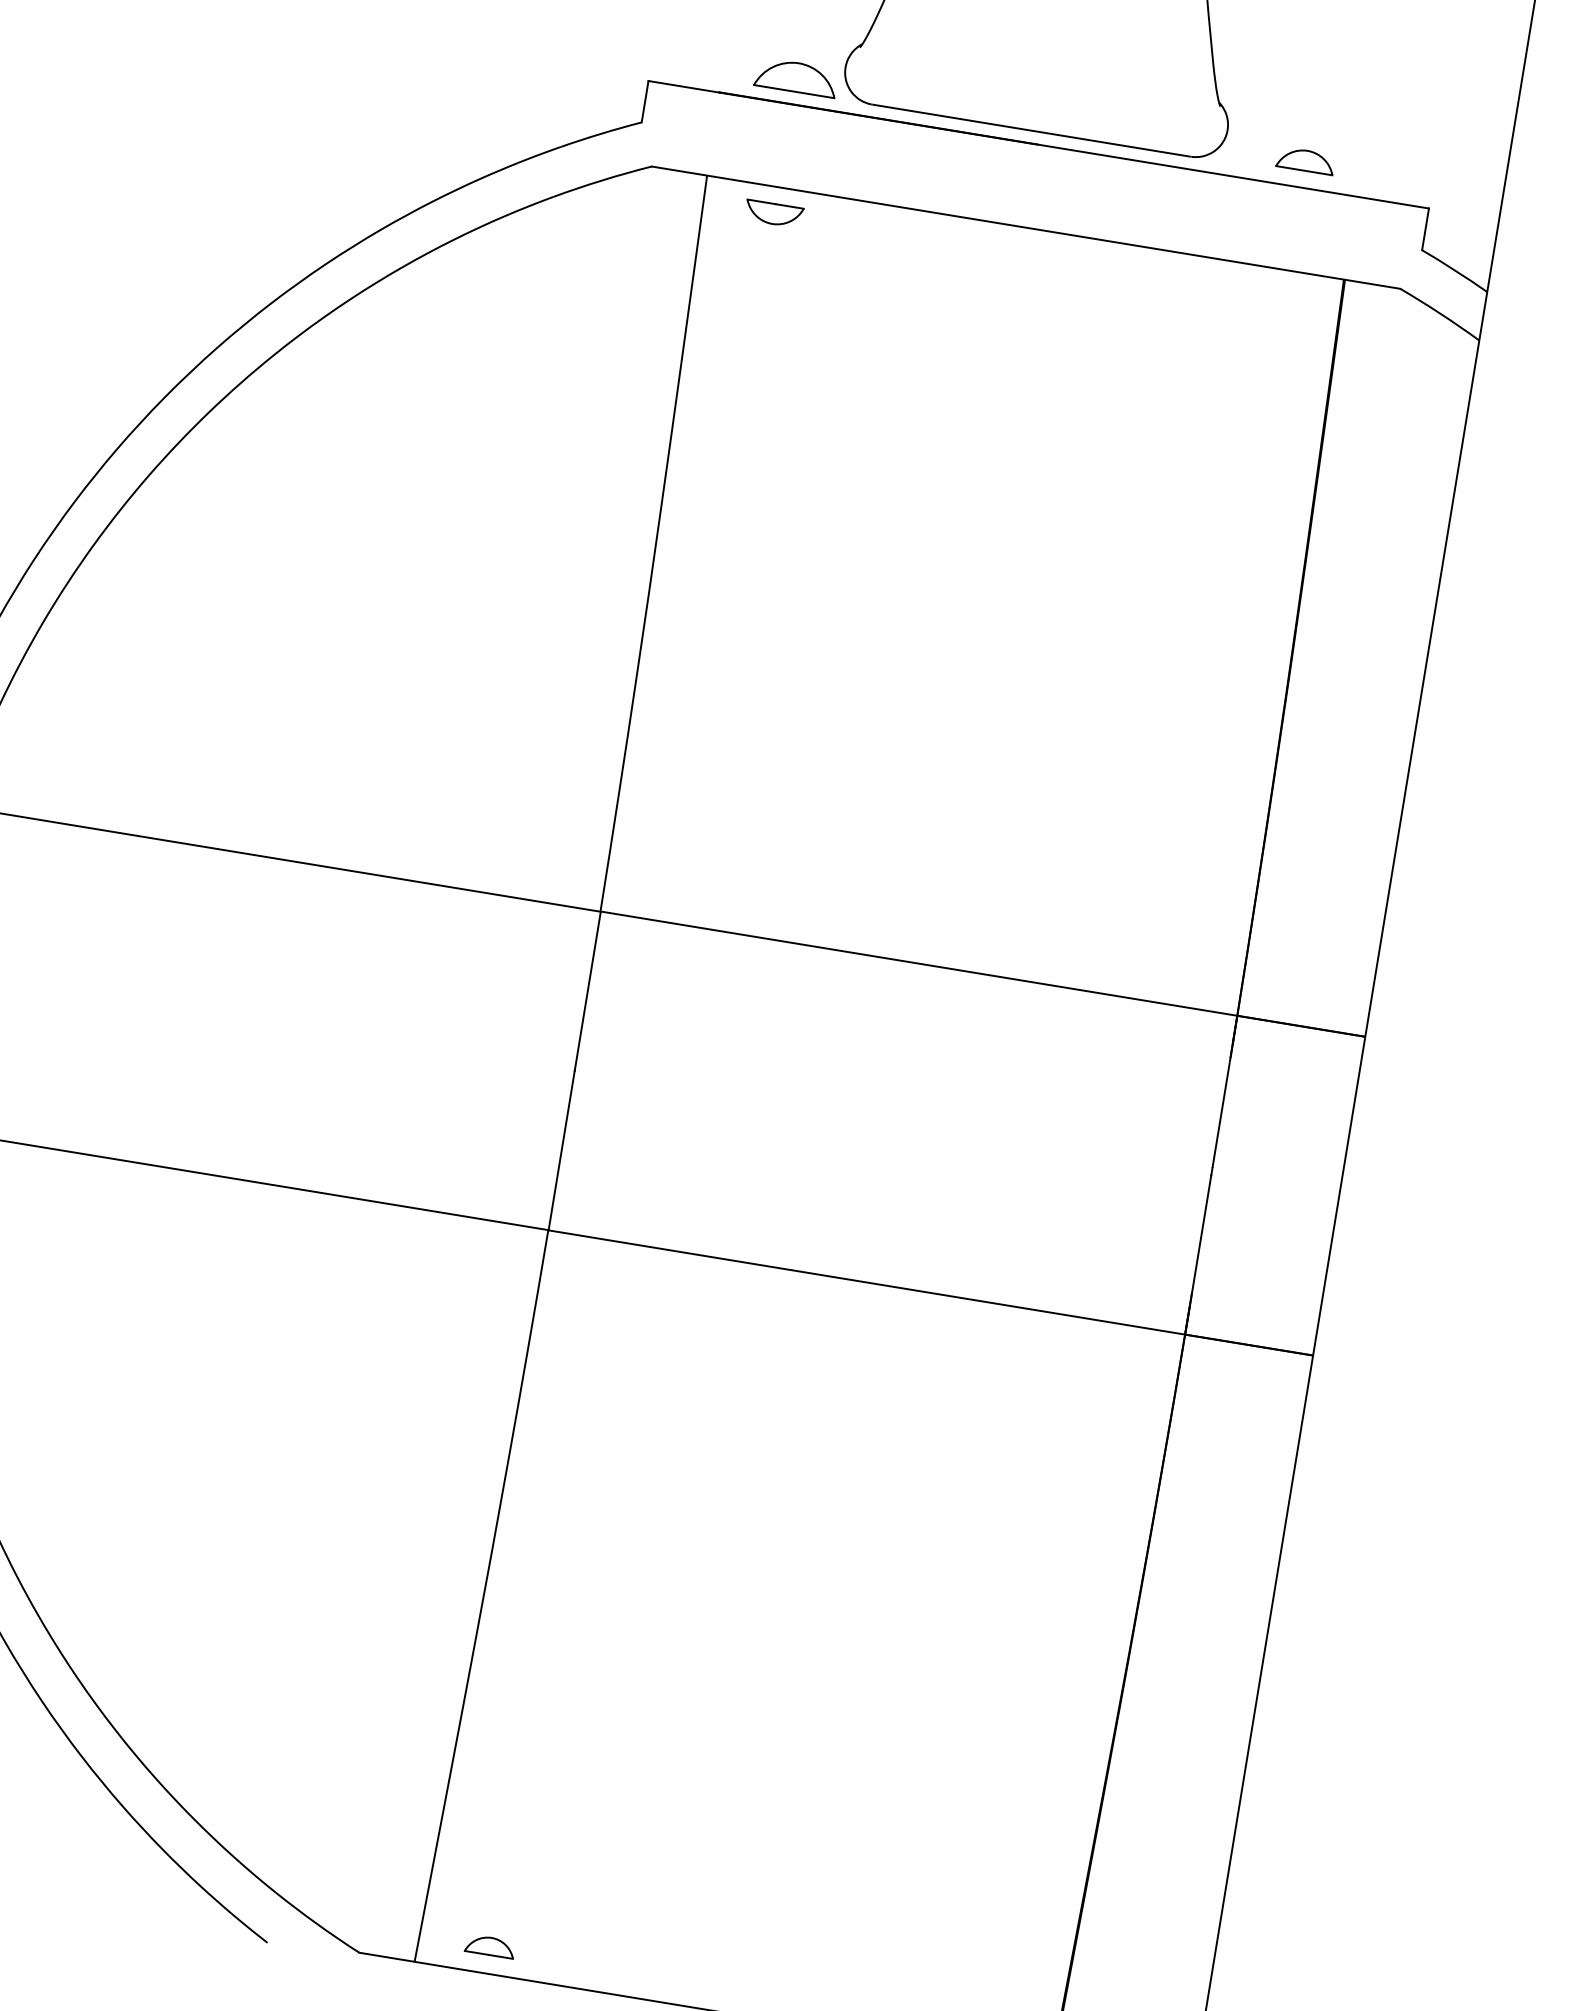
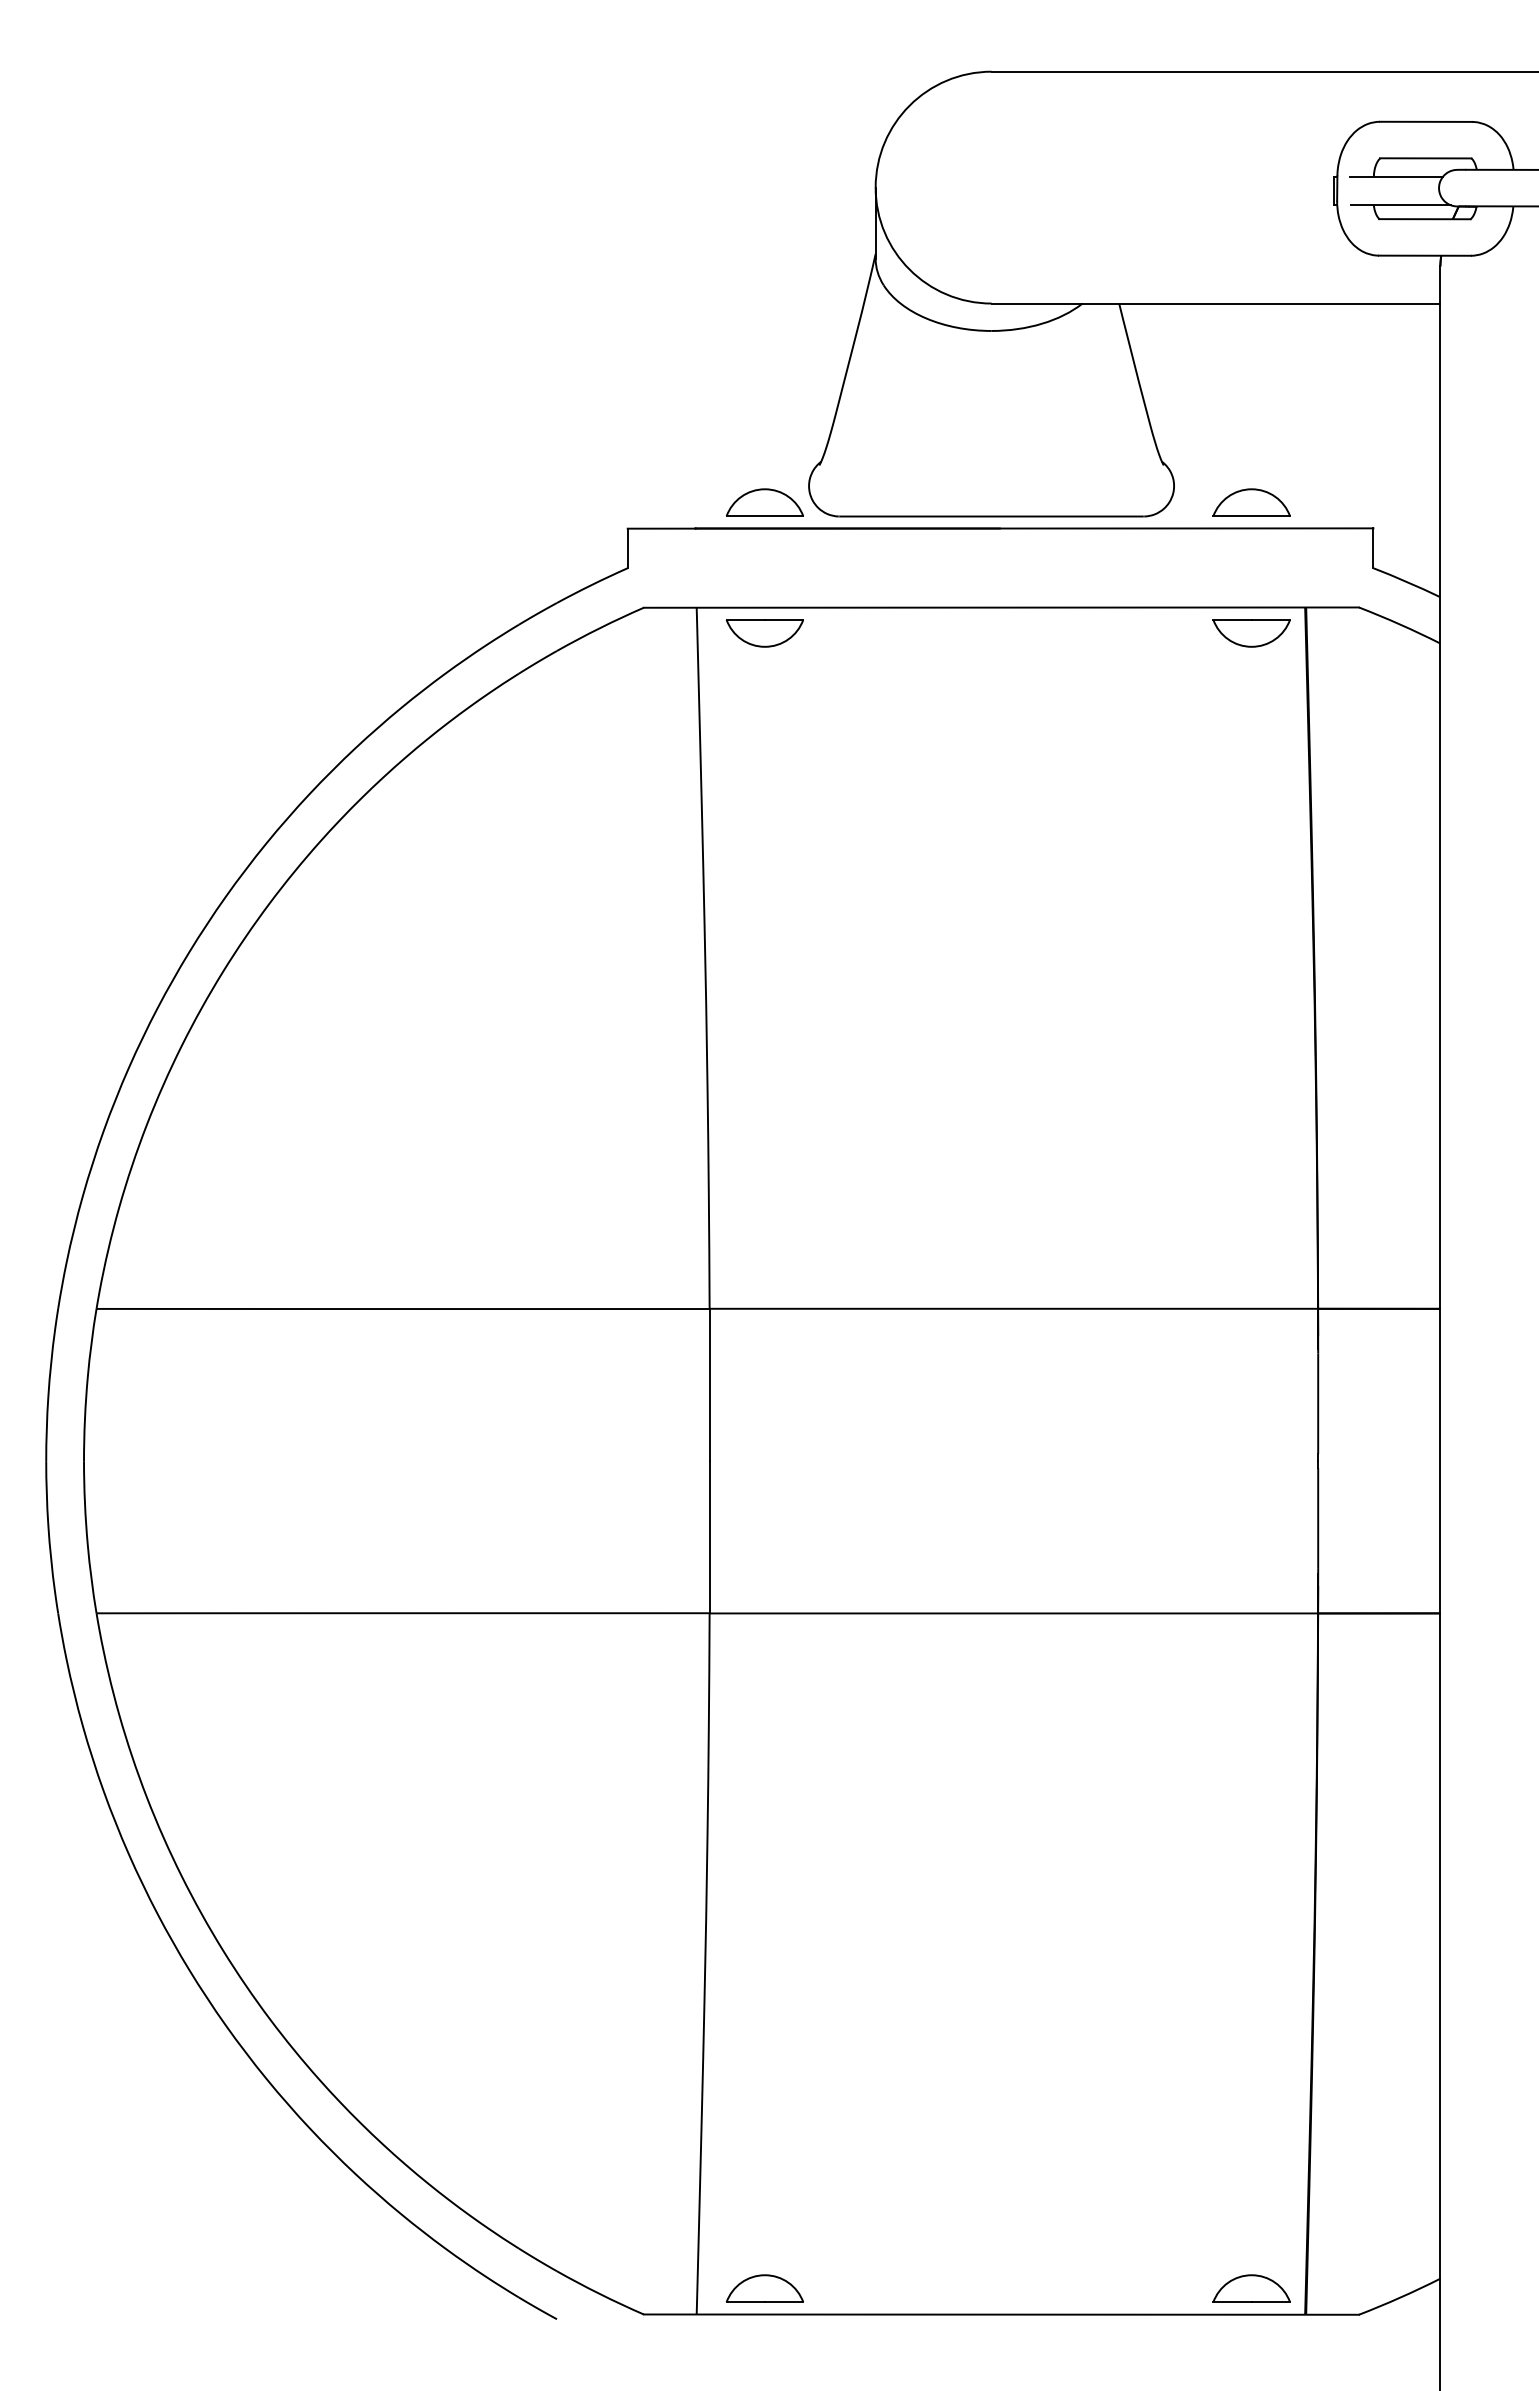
part: (1305, 160) -> (1251, 502), size x1.43
part: (773, 214) -> (764, 633), size x1.43
part: (1283, 297) -> (1251, 633), added
part: (490, 1946) -> (764, 2288), size x1.67

